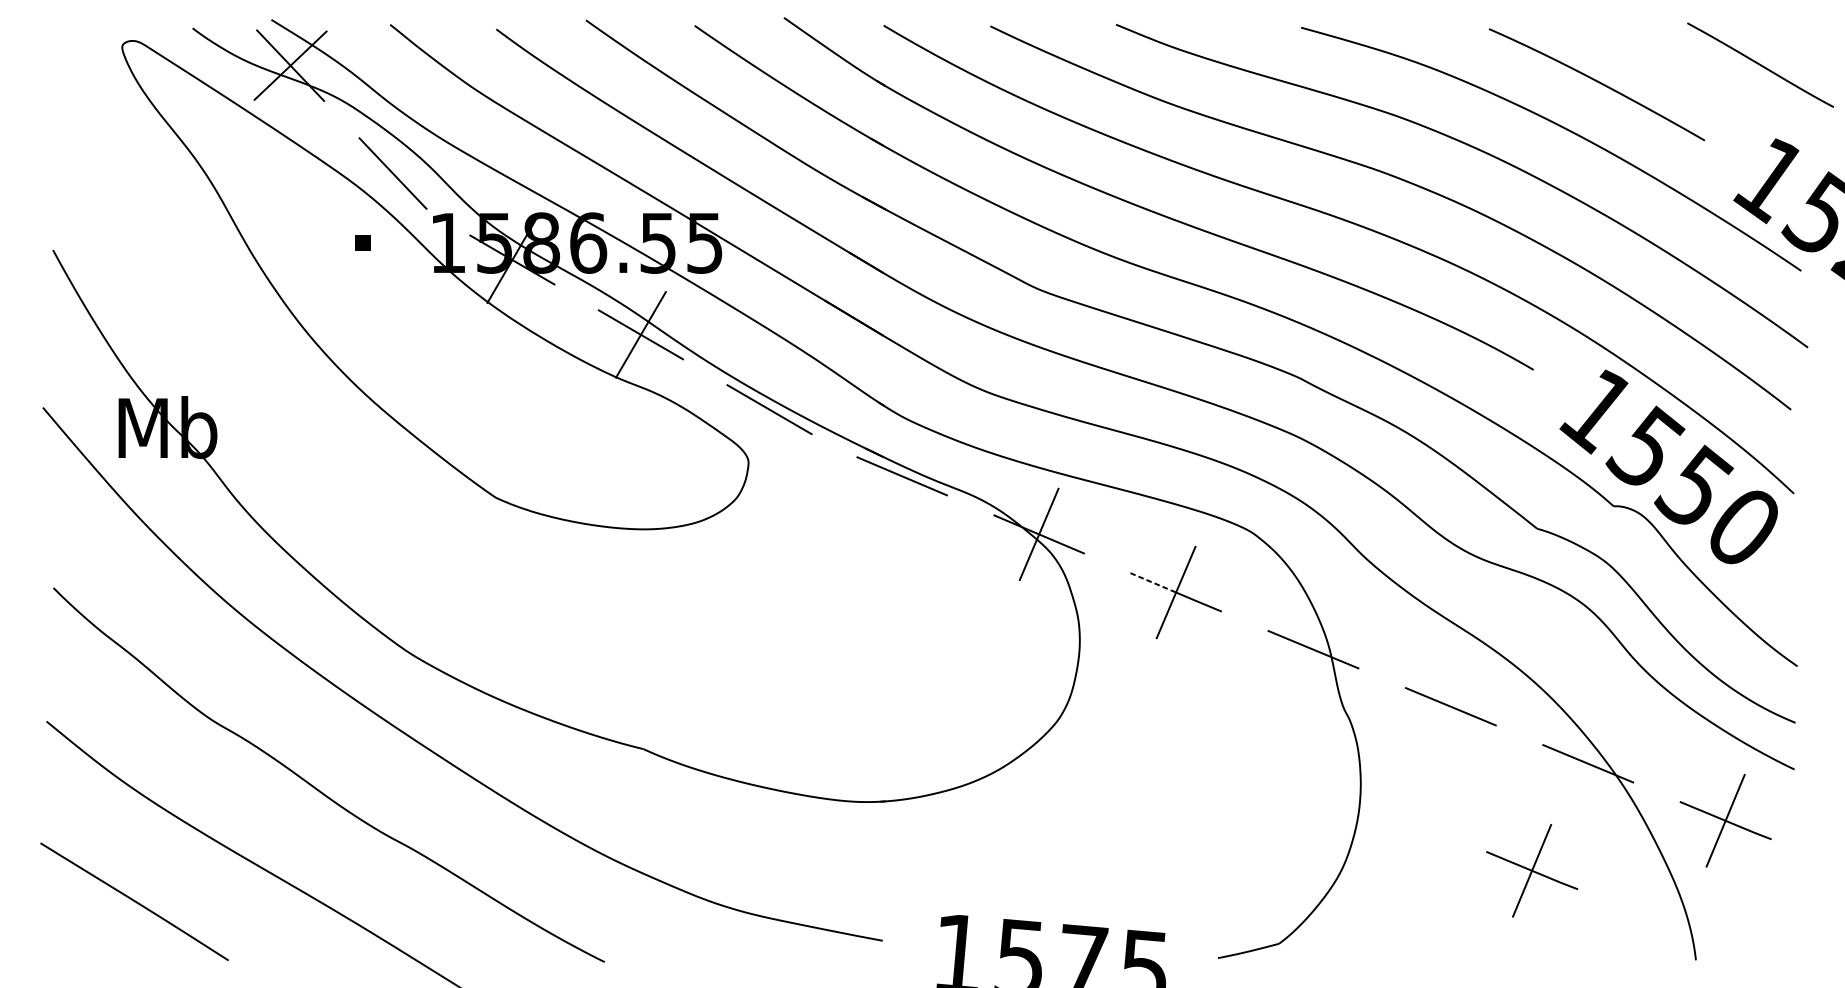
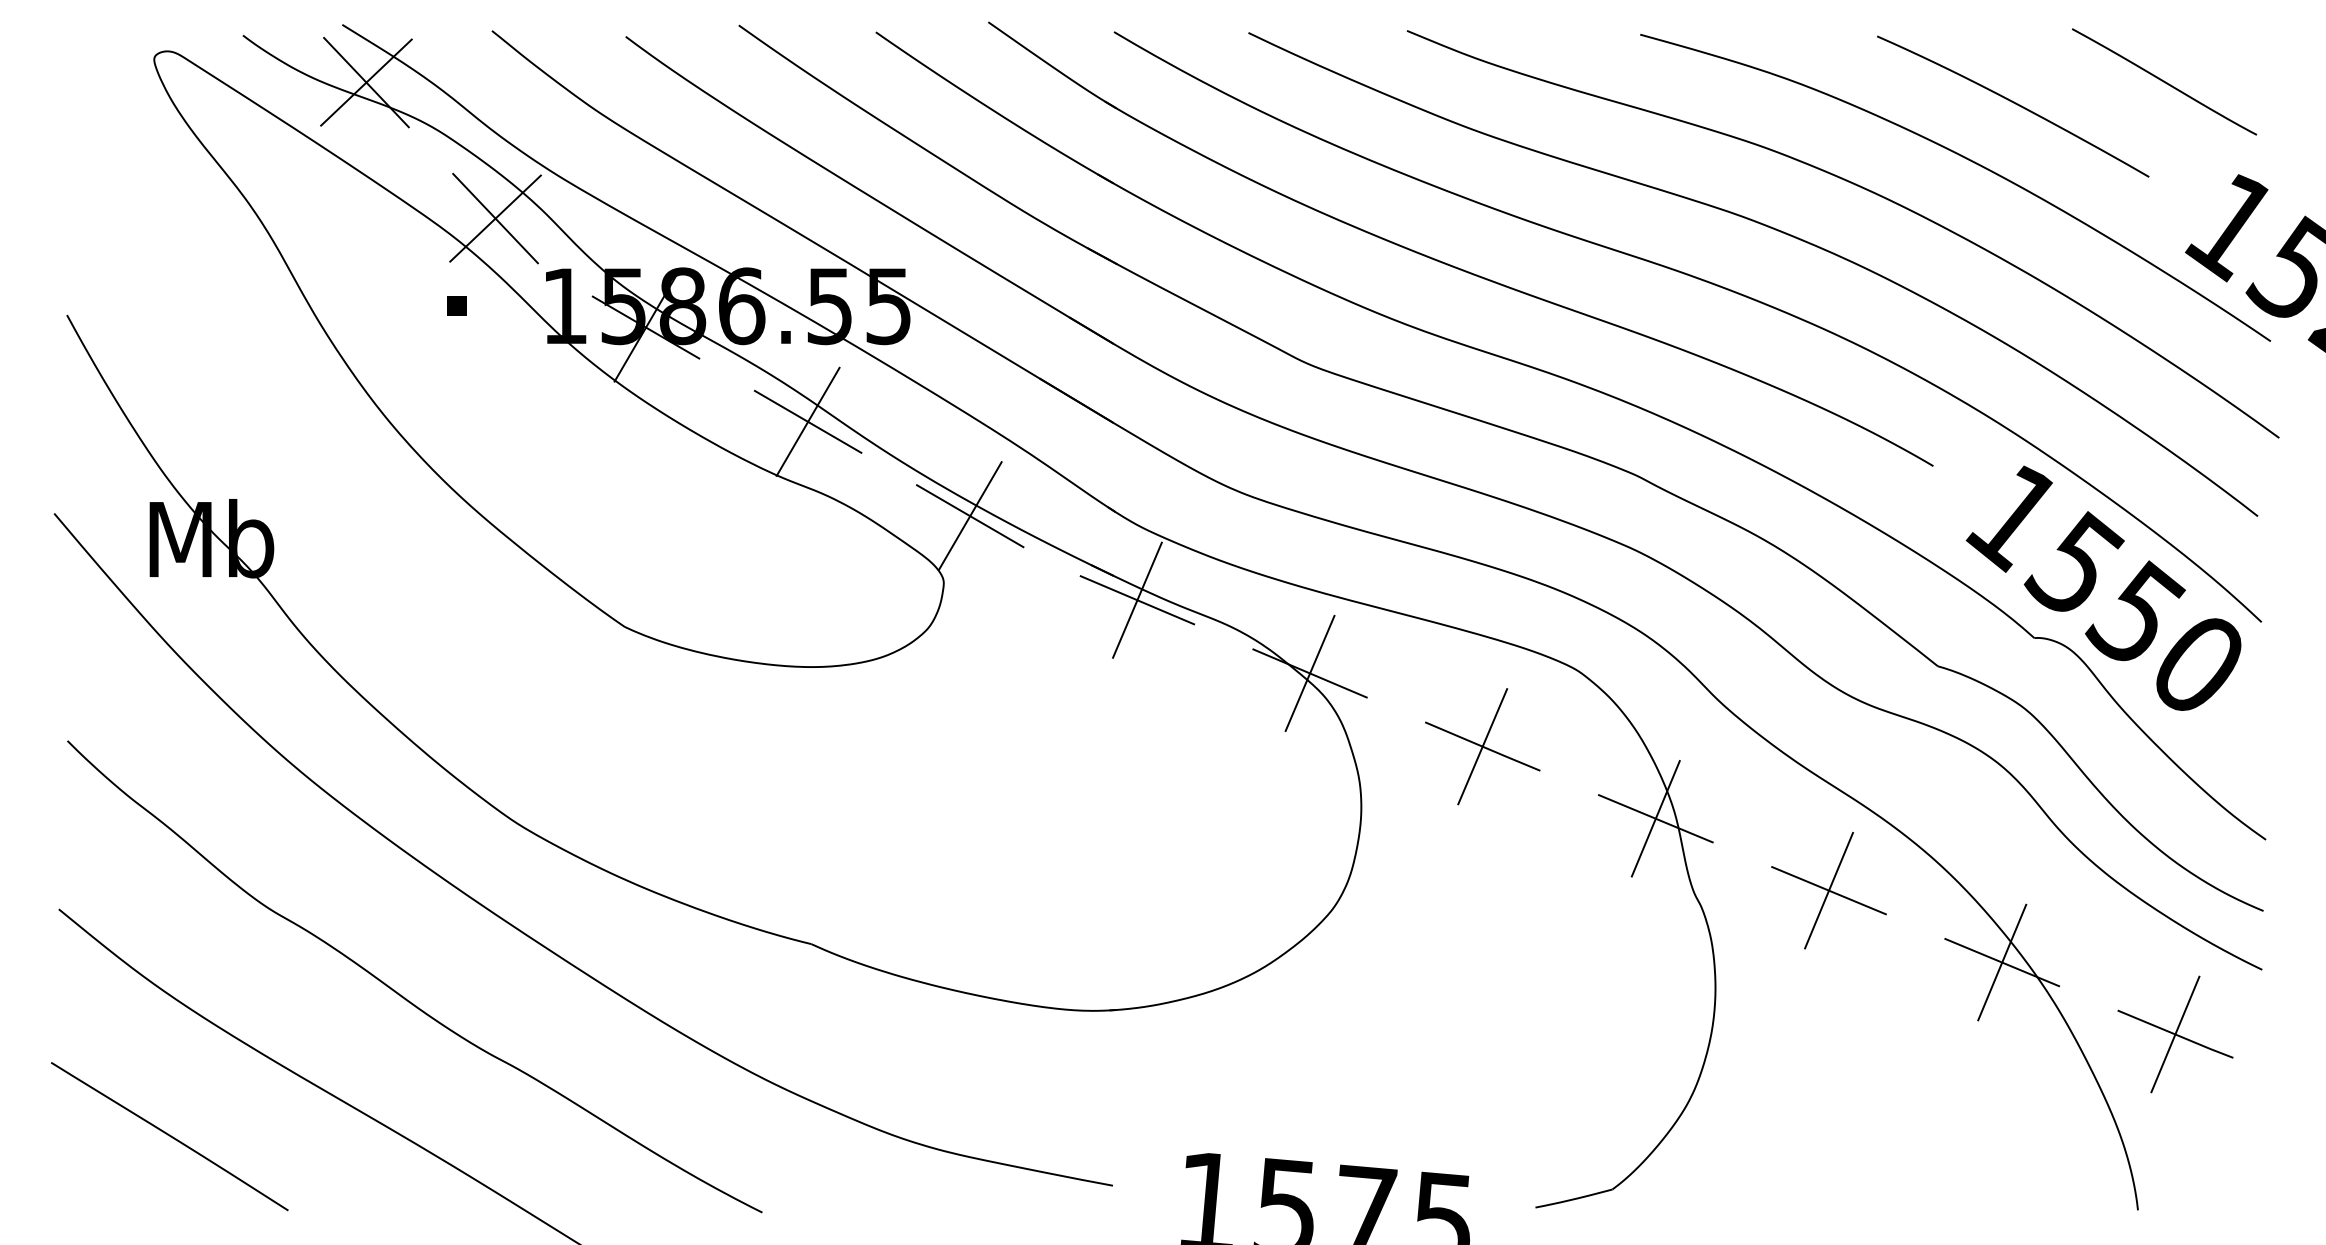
curve: (1760, 64) -> (2164, 81), moved
line: (392, 173) -> (495, 218), added
line: (768, 409) -> (969, 516), added
line: (902, 475) -> (1137, 599), added
line: (1153, 582) -> (1454, 734), dashed -> solid
line: (1313, 649) -> (1655, 818), added
line: (1451, 706) -> (1829, 890), added
line: (1588, 763) -> (2002, 962), added
part: (1532, 870) -> (1931, 1097), removed

